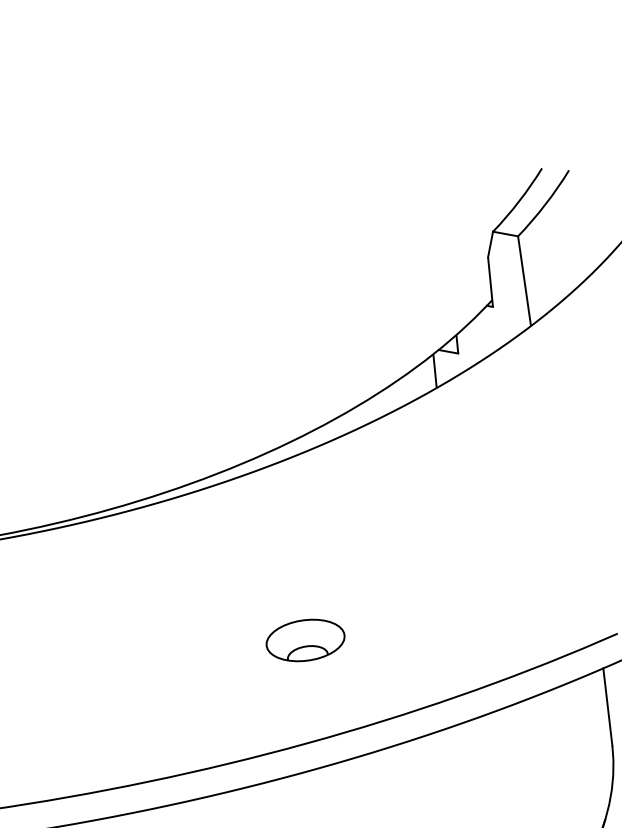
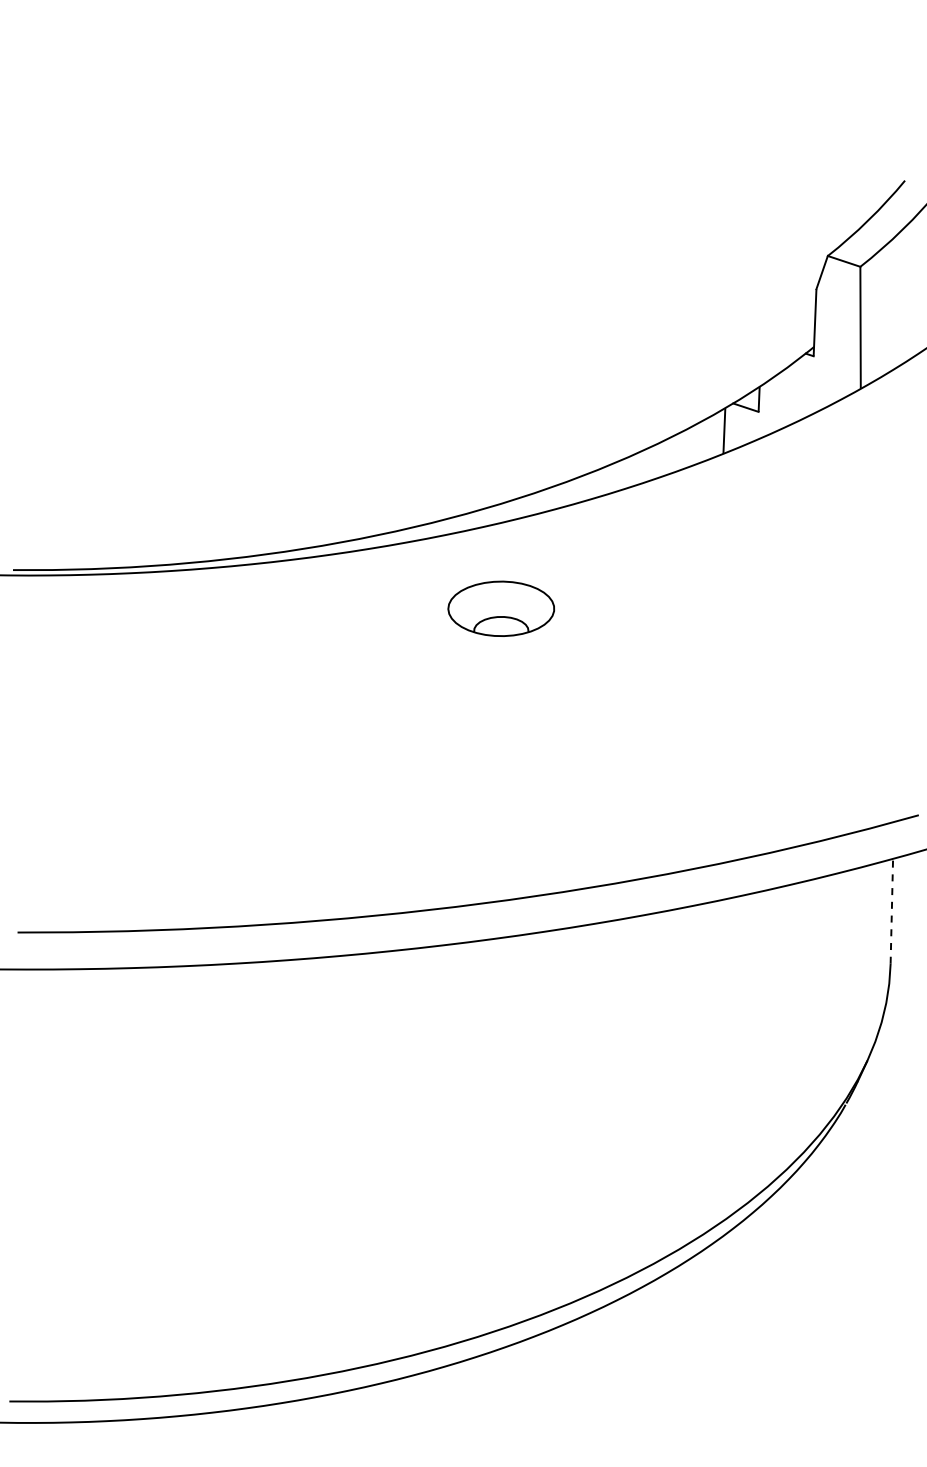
part: (305, 640) -> (501, 608), moved
line: (607, 706) -> (891, 910), solid -> dashed

